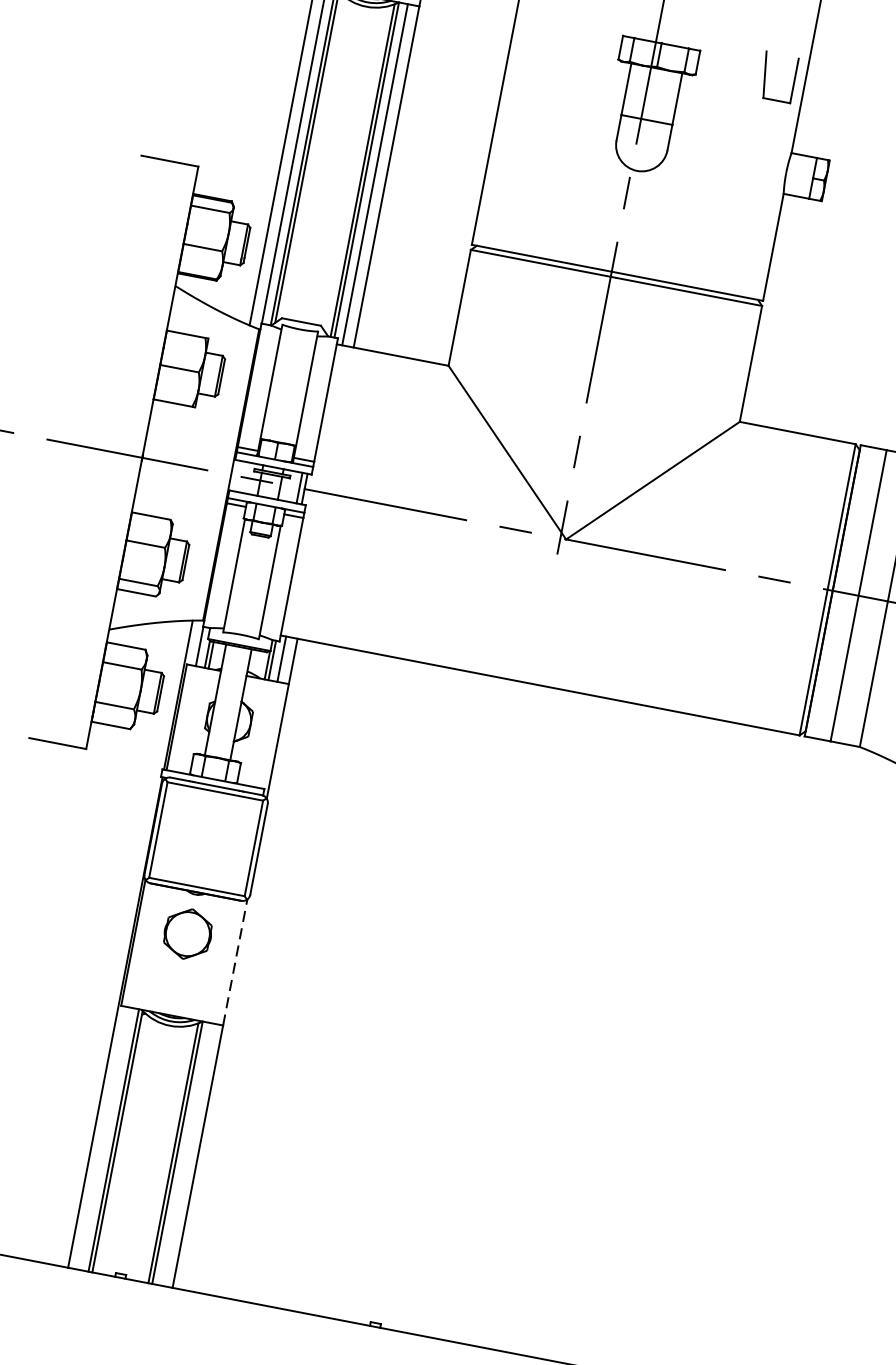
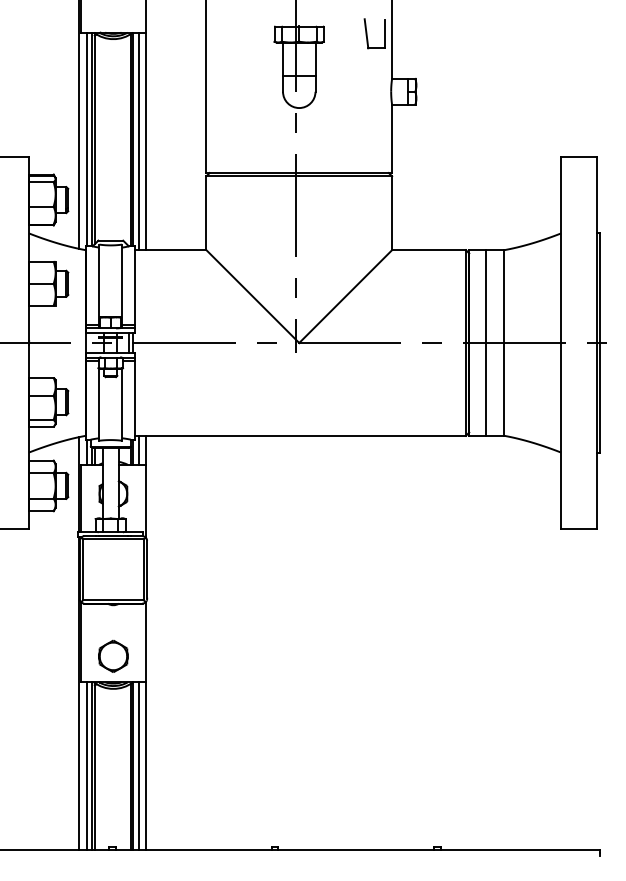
part: (188, 932) -> (113, 655), moved
line: (234, 961) -> (145, 641), dashed -> solid
line: (104, 1137) -> (86, 765), added
line: (186, 1153) -> (138, 765), added

